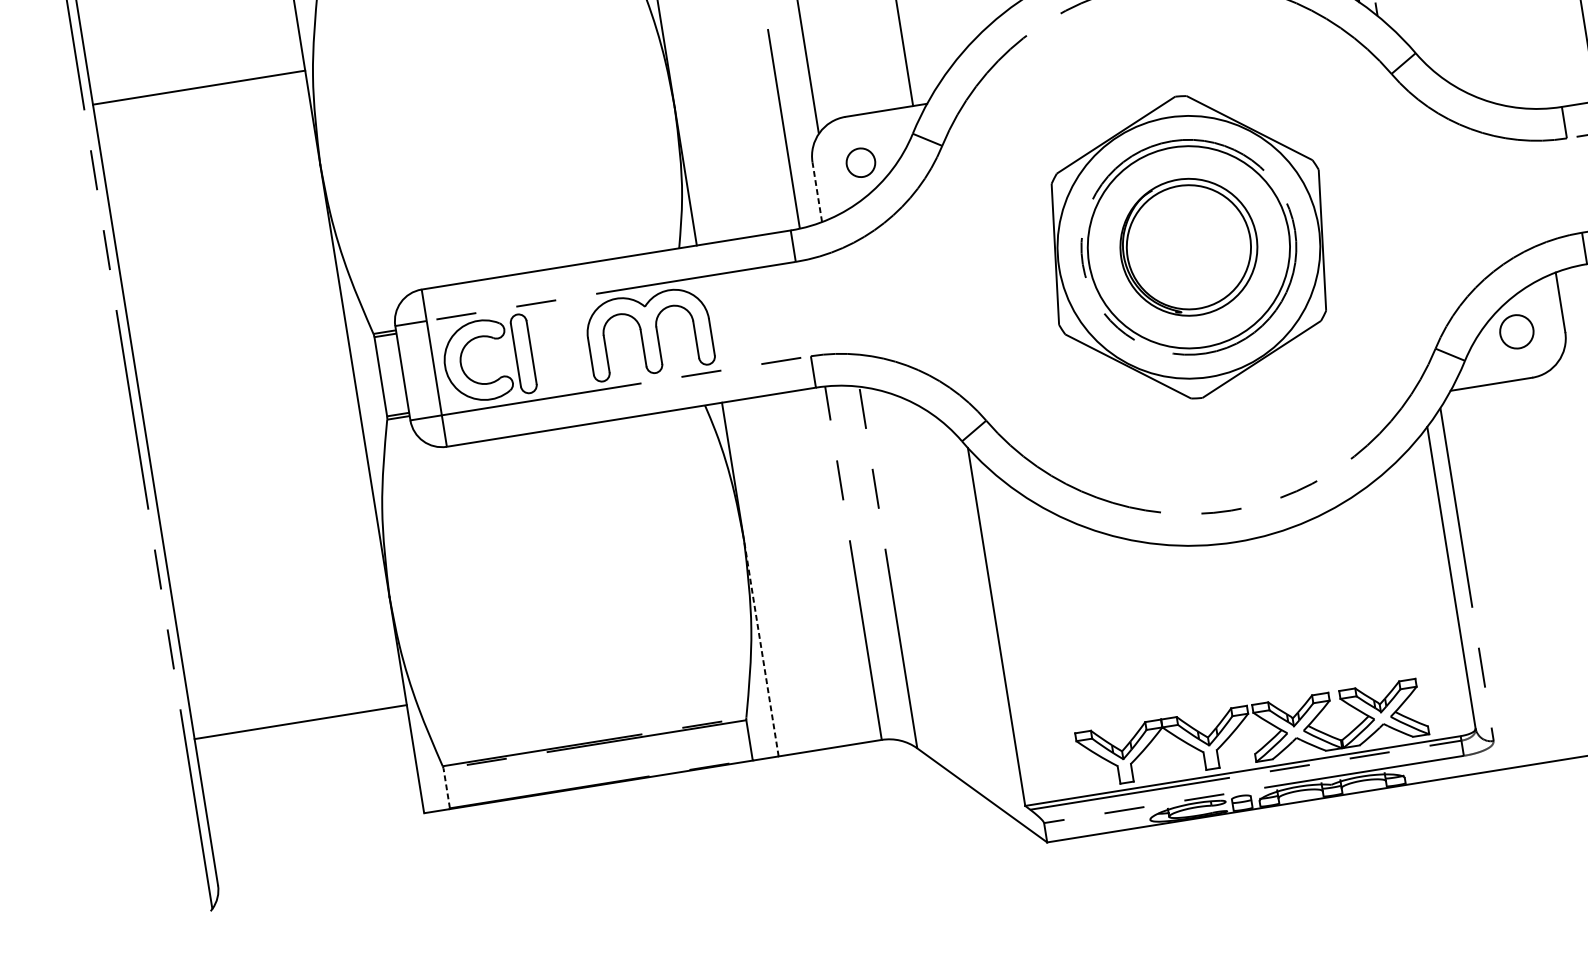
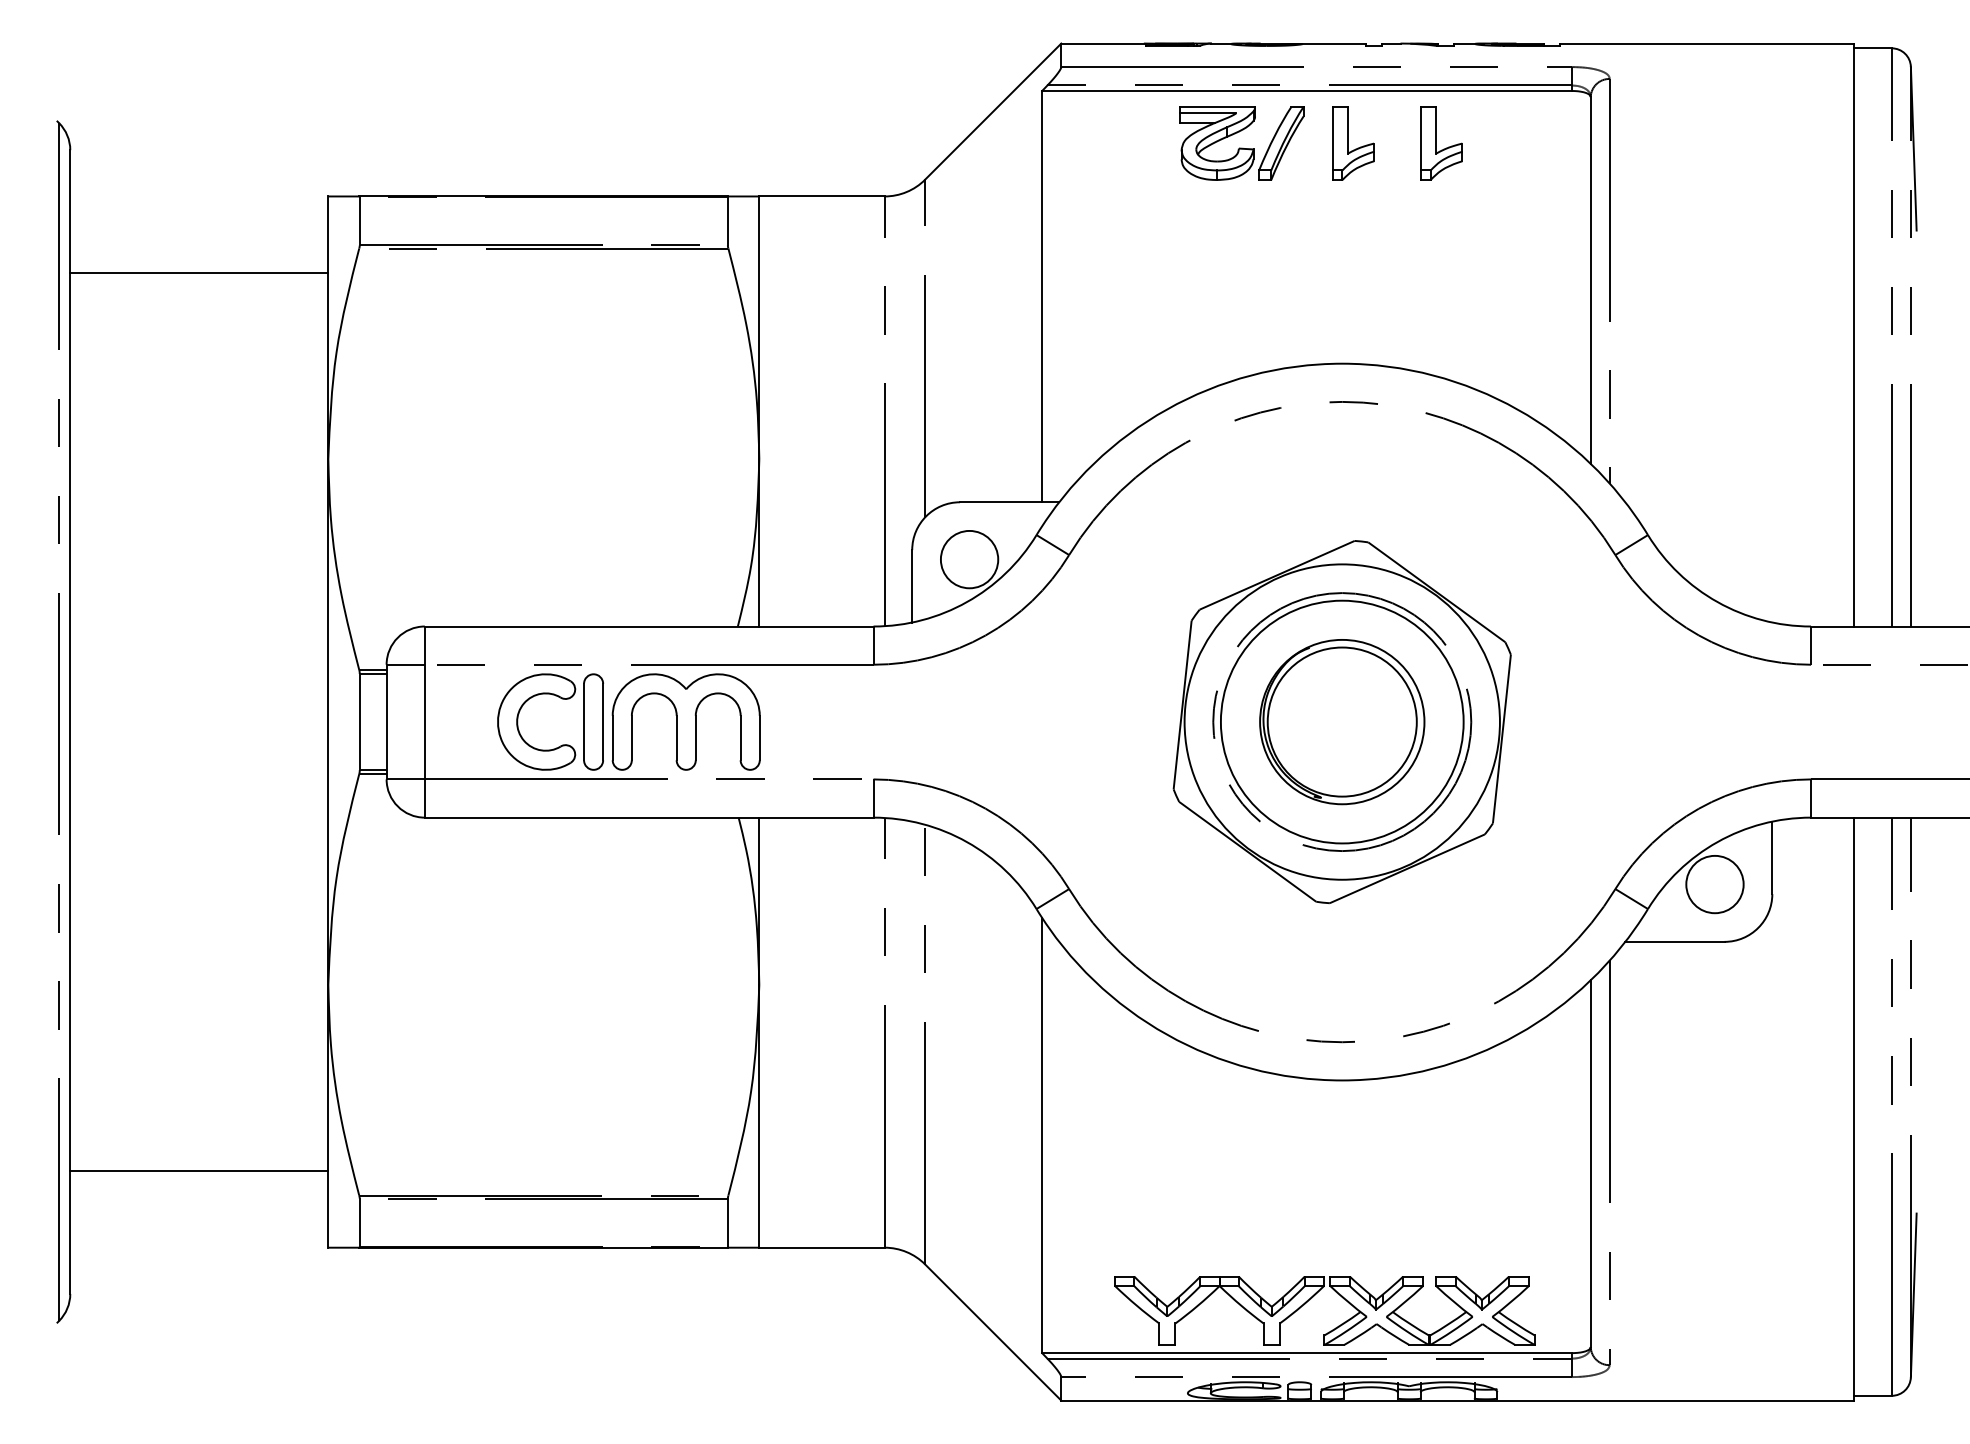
line: (199, 87) -> (199, 272), moved
circle: (860, 162) -> (969, 559), size x1.67
line: (817, 191) -> (912, 585), dashed -> solid
circle: (1516, 331) -> (1714, 884), size x1.43
part: (495, 339) -> (562, 699), moved
line: (761, 647) -> (759, 1115), dashed -> solid
line: (300, 722) -> (199, 1171), moved
line: (446, 788) -> (359, 1222), dashed -> solid

